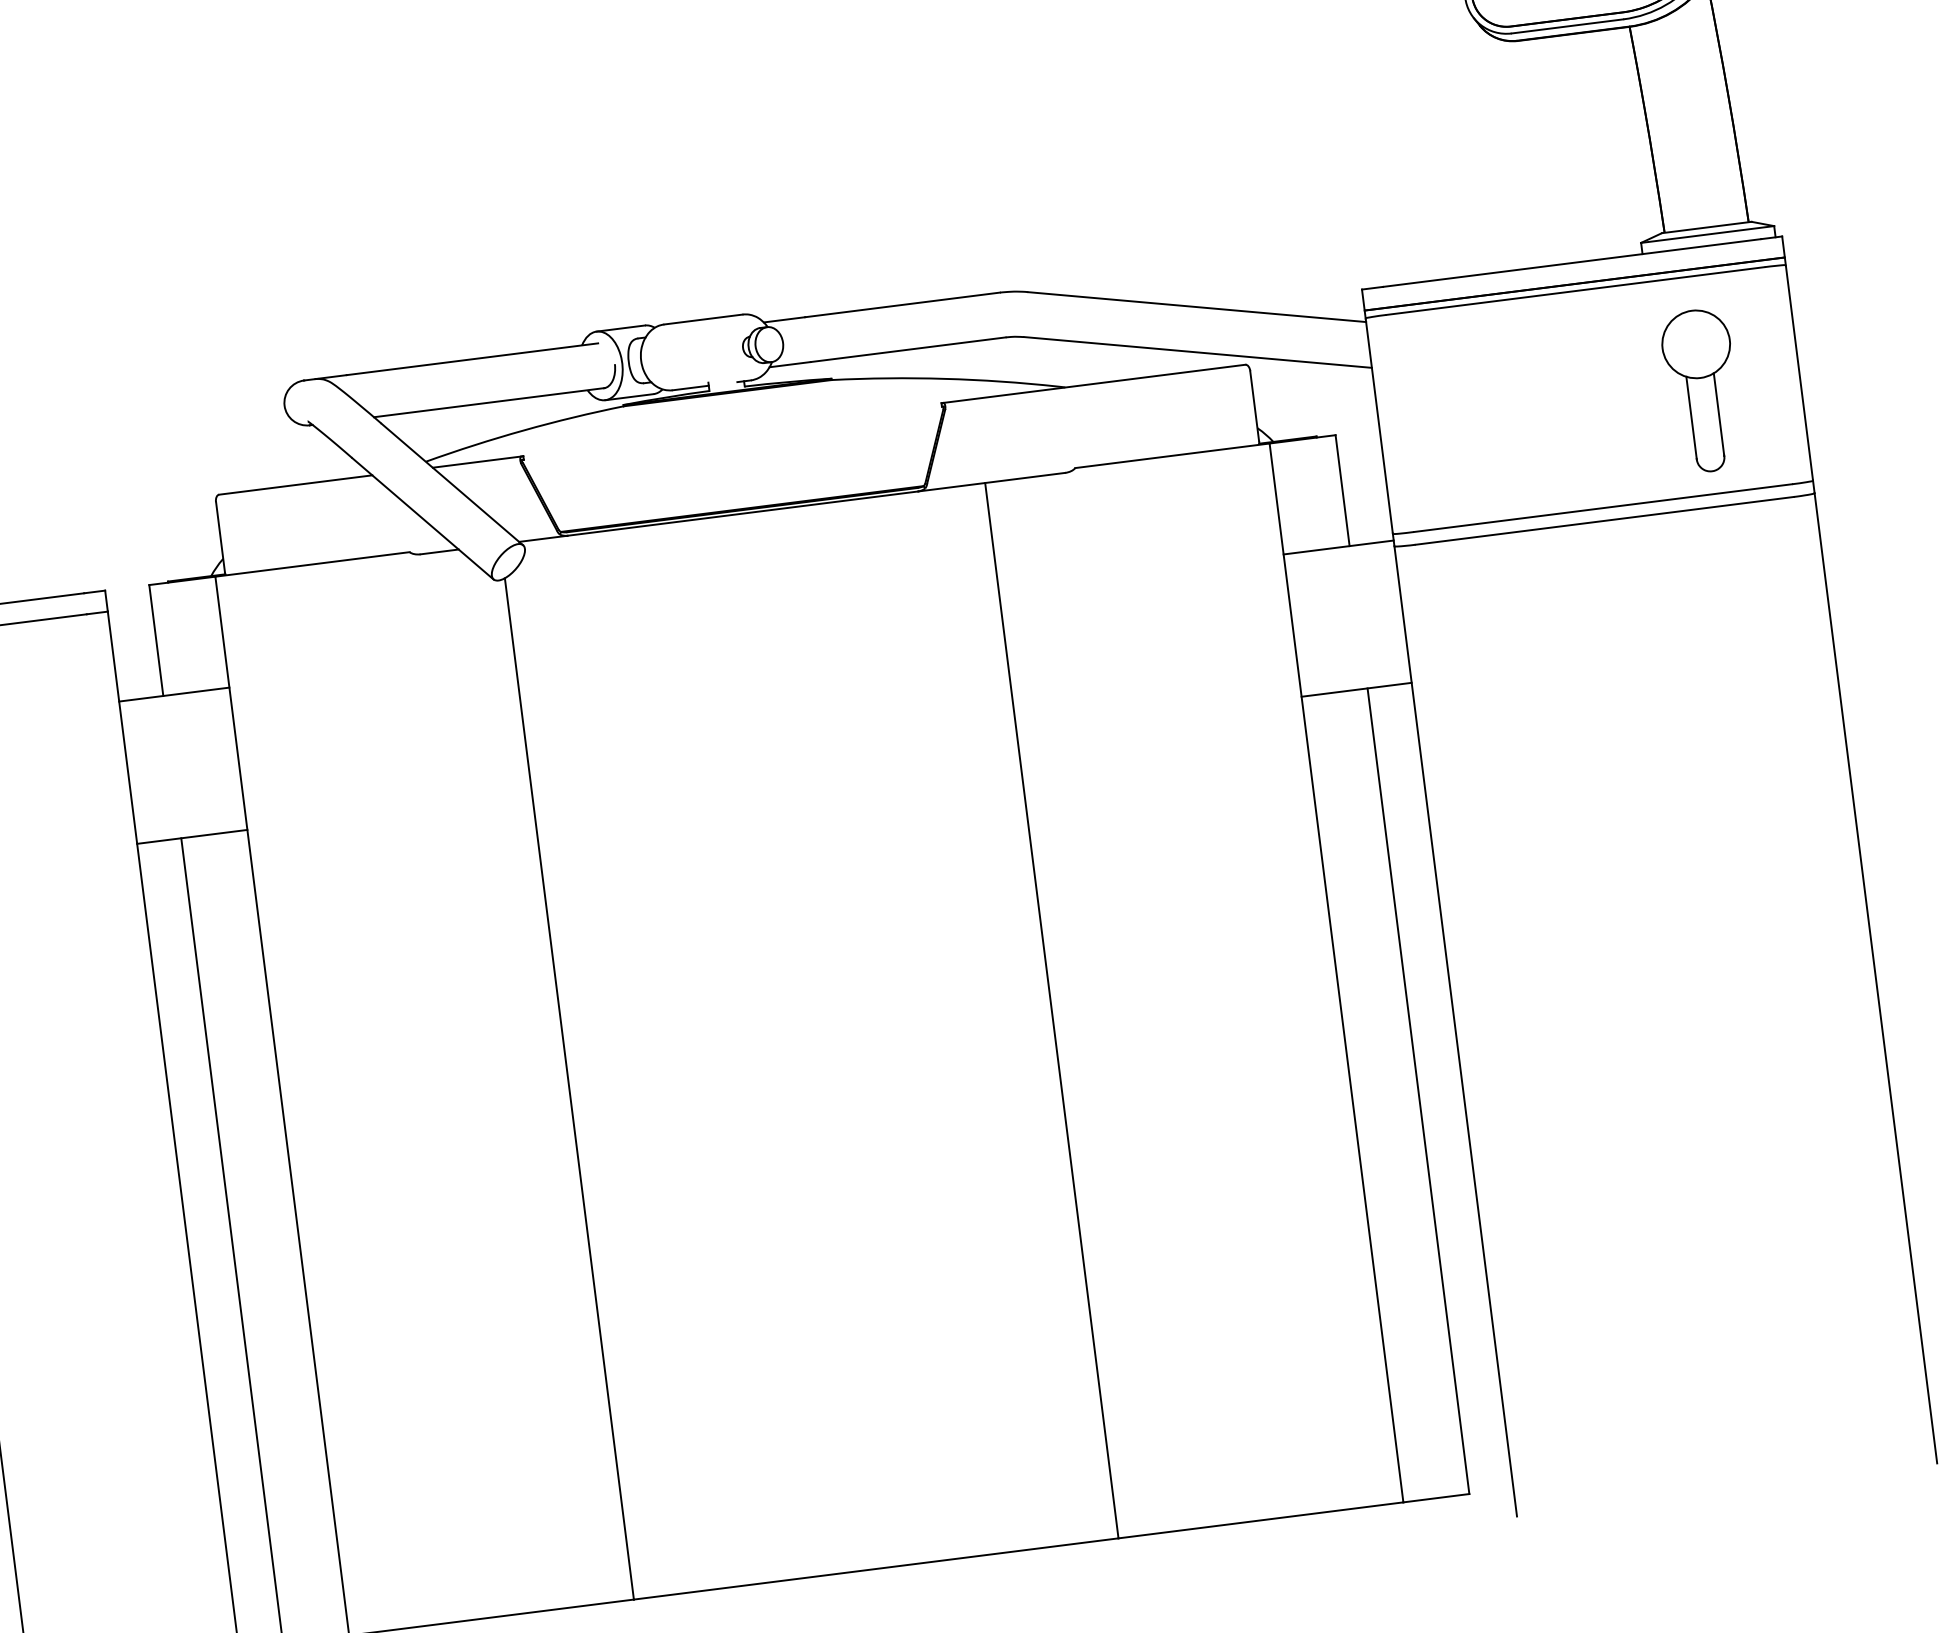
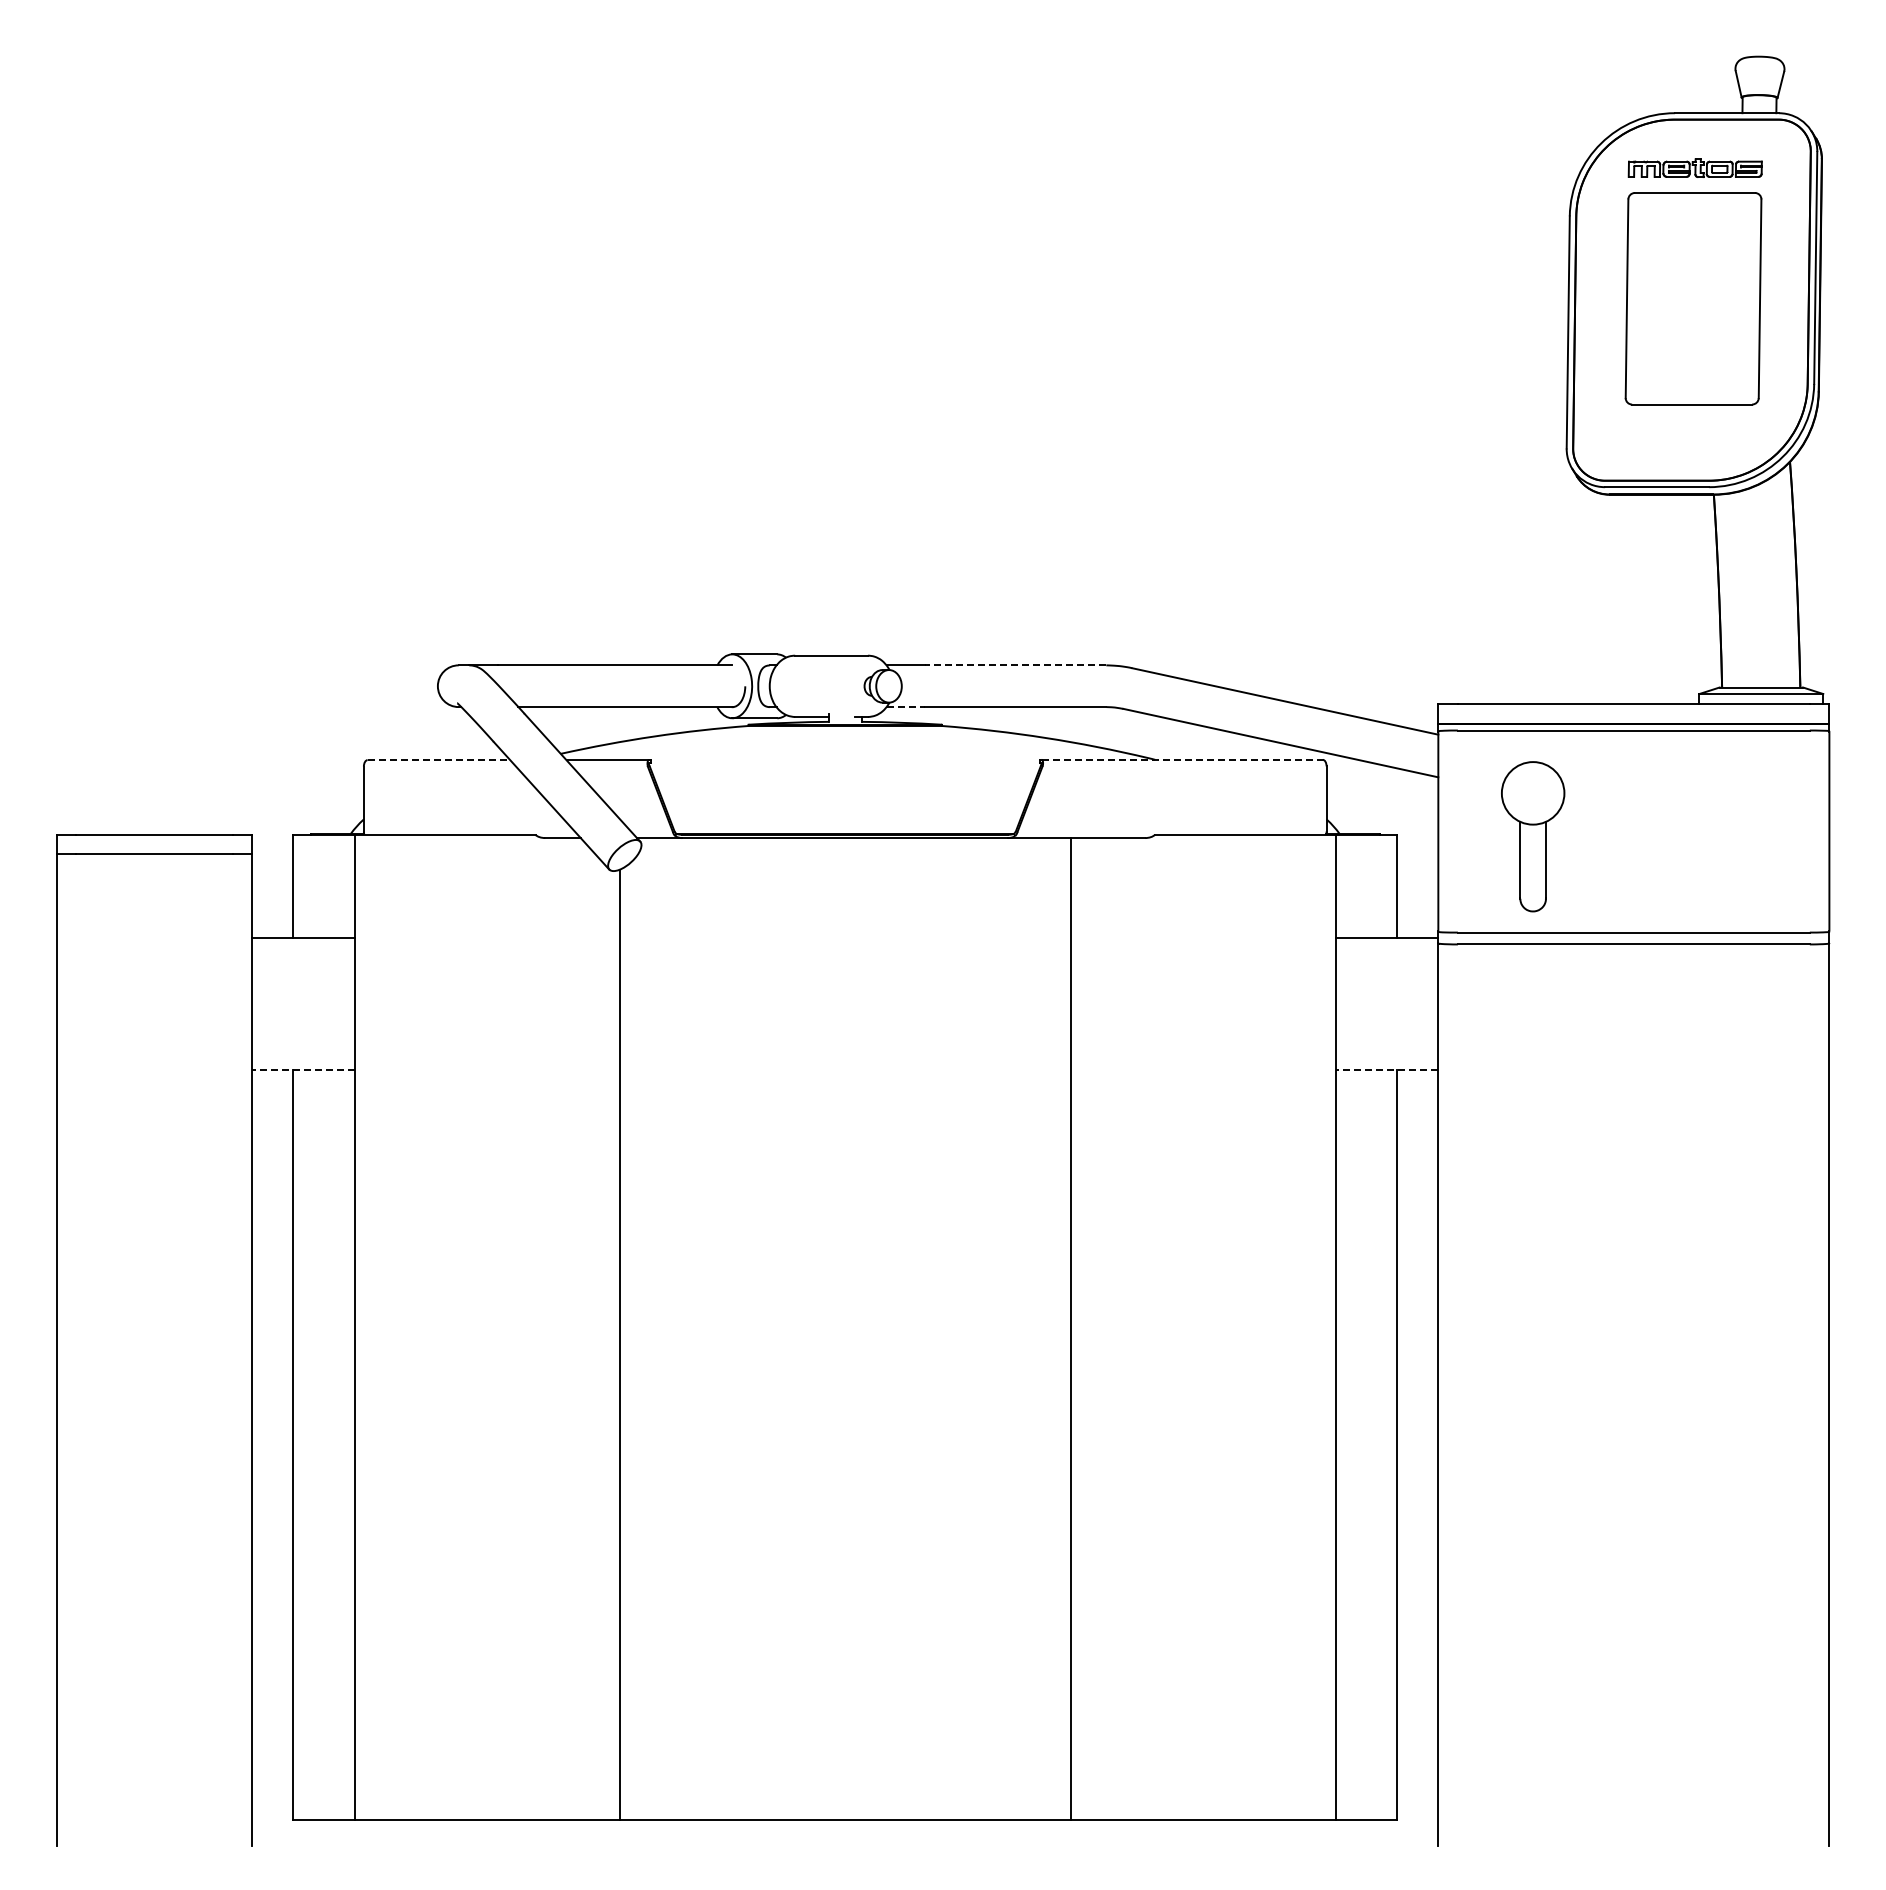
line: (902, 305) -> (1015, 665), solid -> dashed
line: (790, 365) -> (906, 707), solid -> dashed
line: (1094, 383) -> (1182, 759), solid -> dashed
part: (1702, 390) -> (1533, 836), moved
line: (296, 485) -> (439, 760), solid -> dashed
line: (1356, 689) -> (1386, 1070), solid -> dashed
line: (191, 837) -> (302, 1070), solid -> dashed

